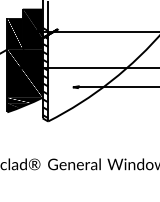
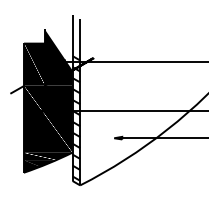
fill: (32, 23) -> (58, 50), removed

